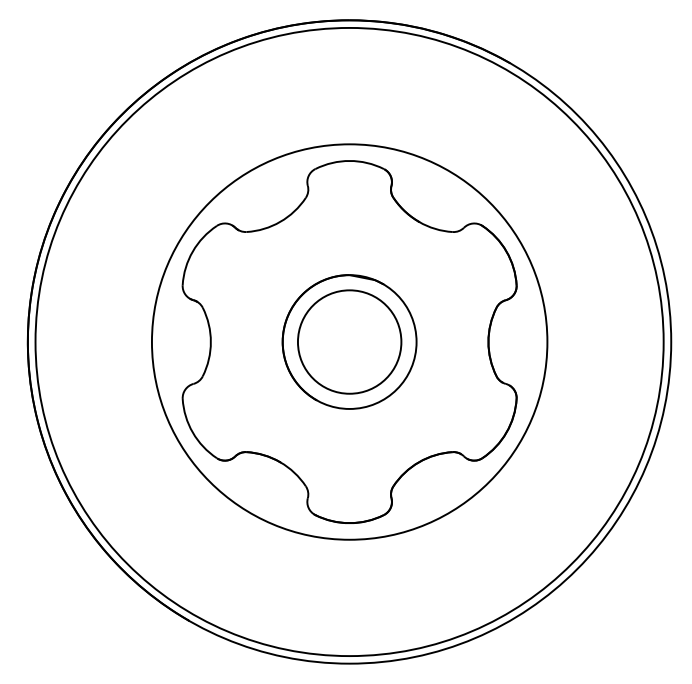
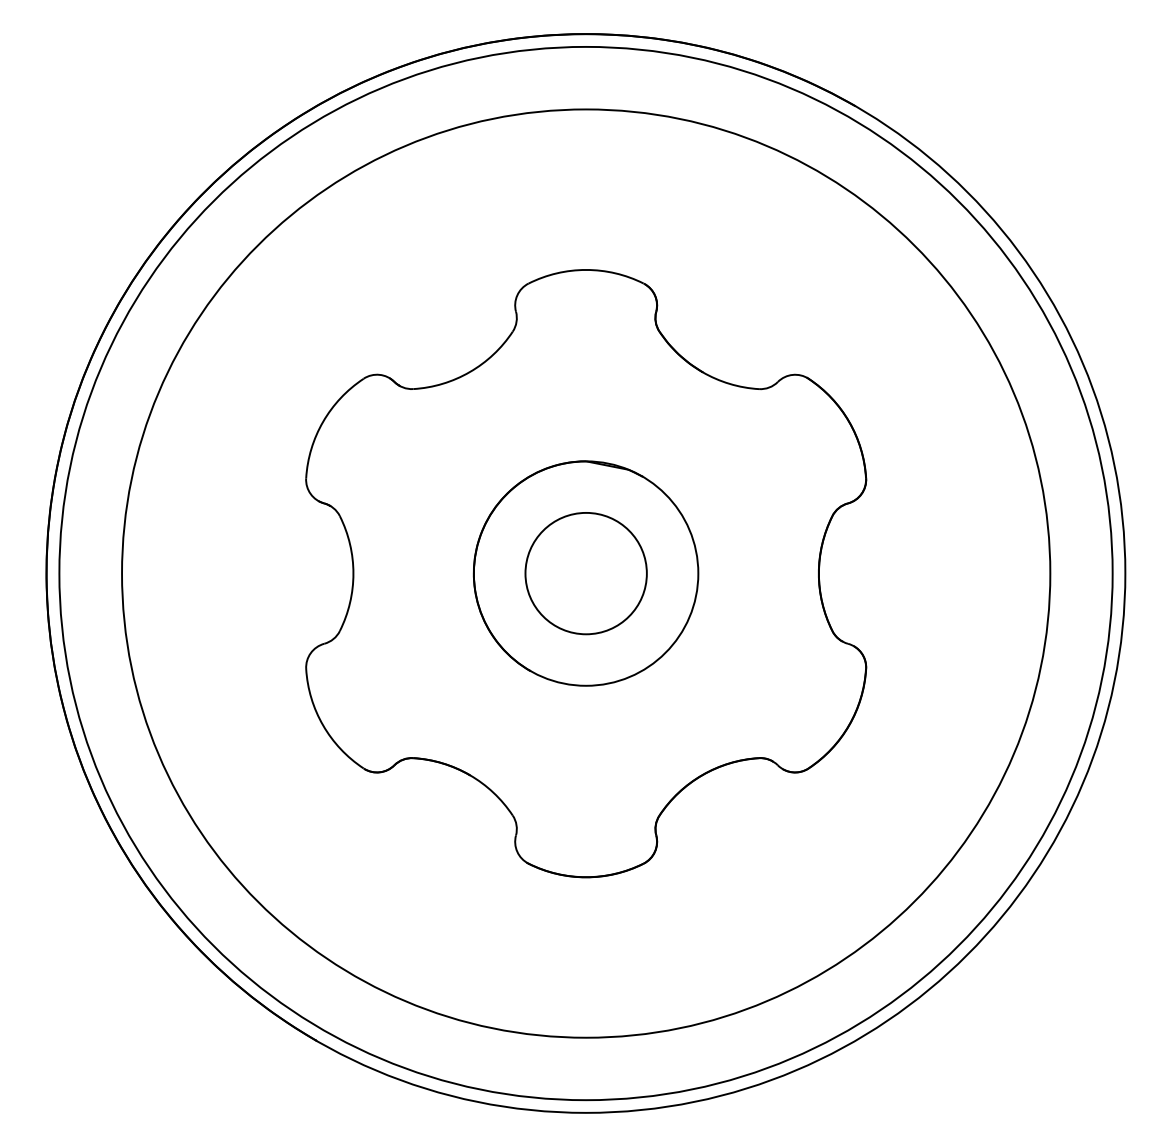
circle: (349, 341) -> (585, 572), size x0.7
circle: (349, 341) -> (585, 572), size x1.4

